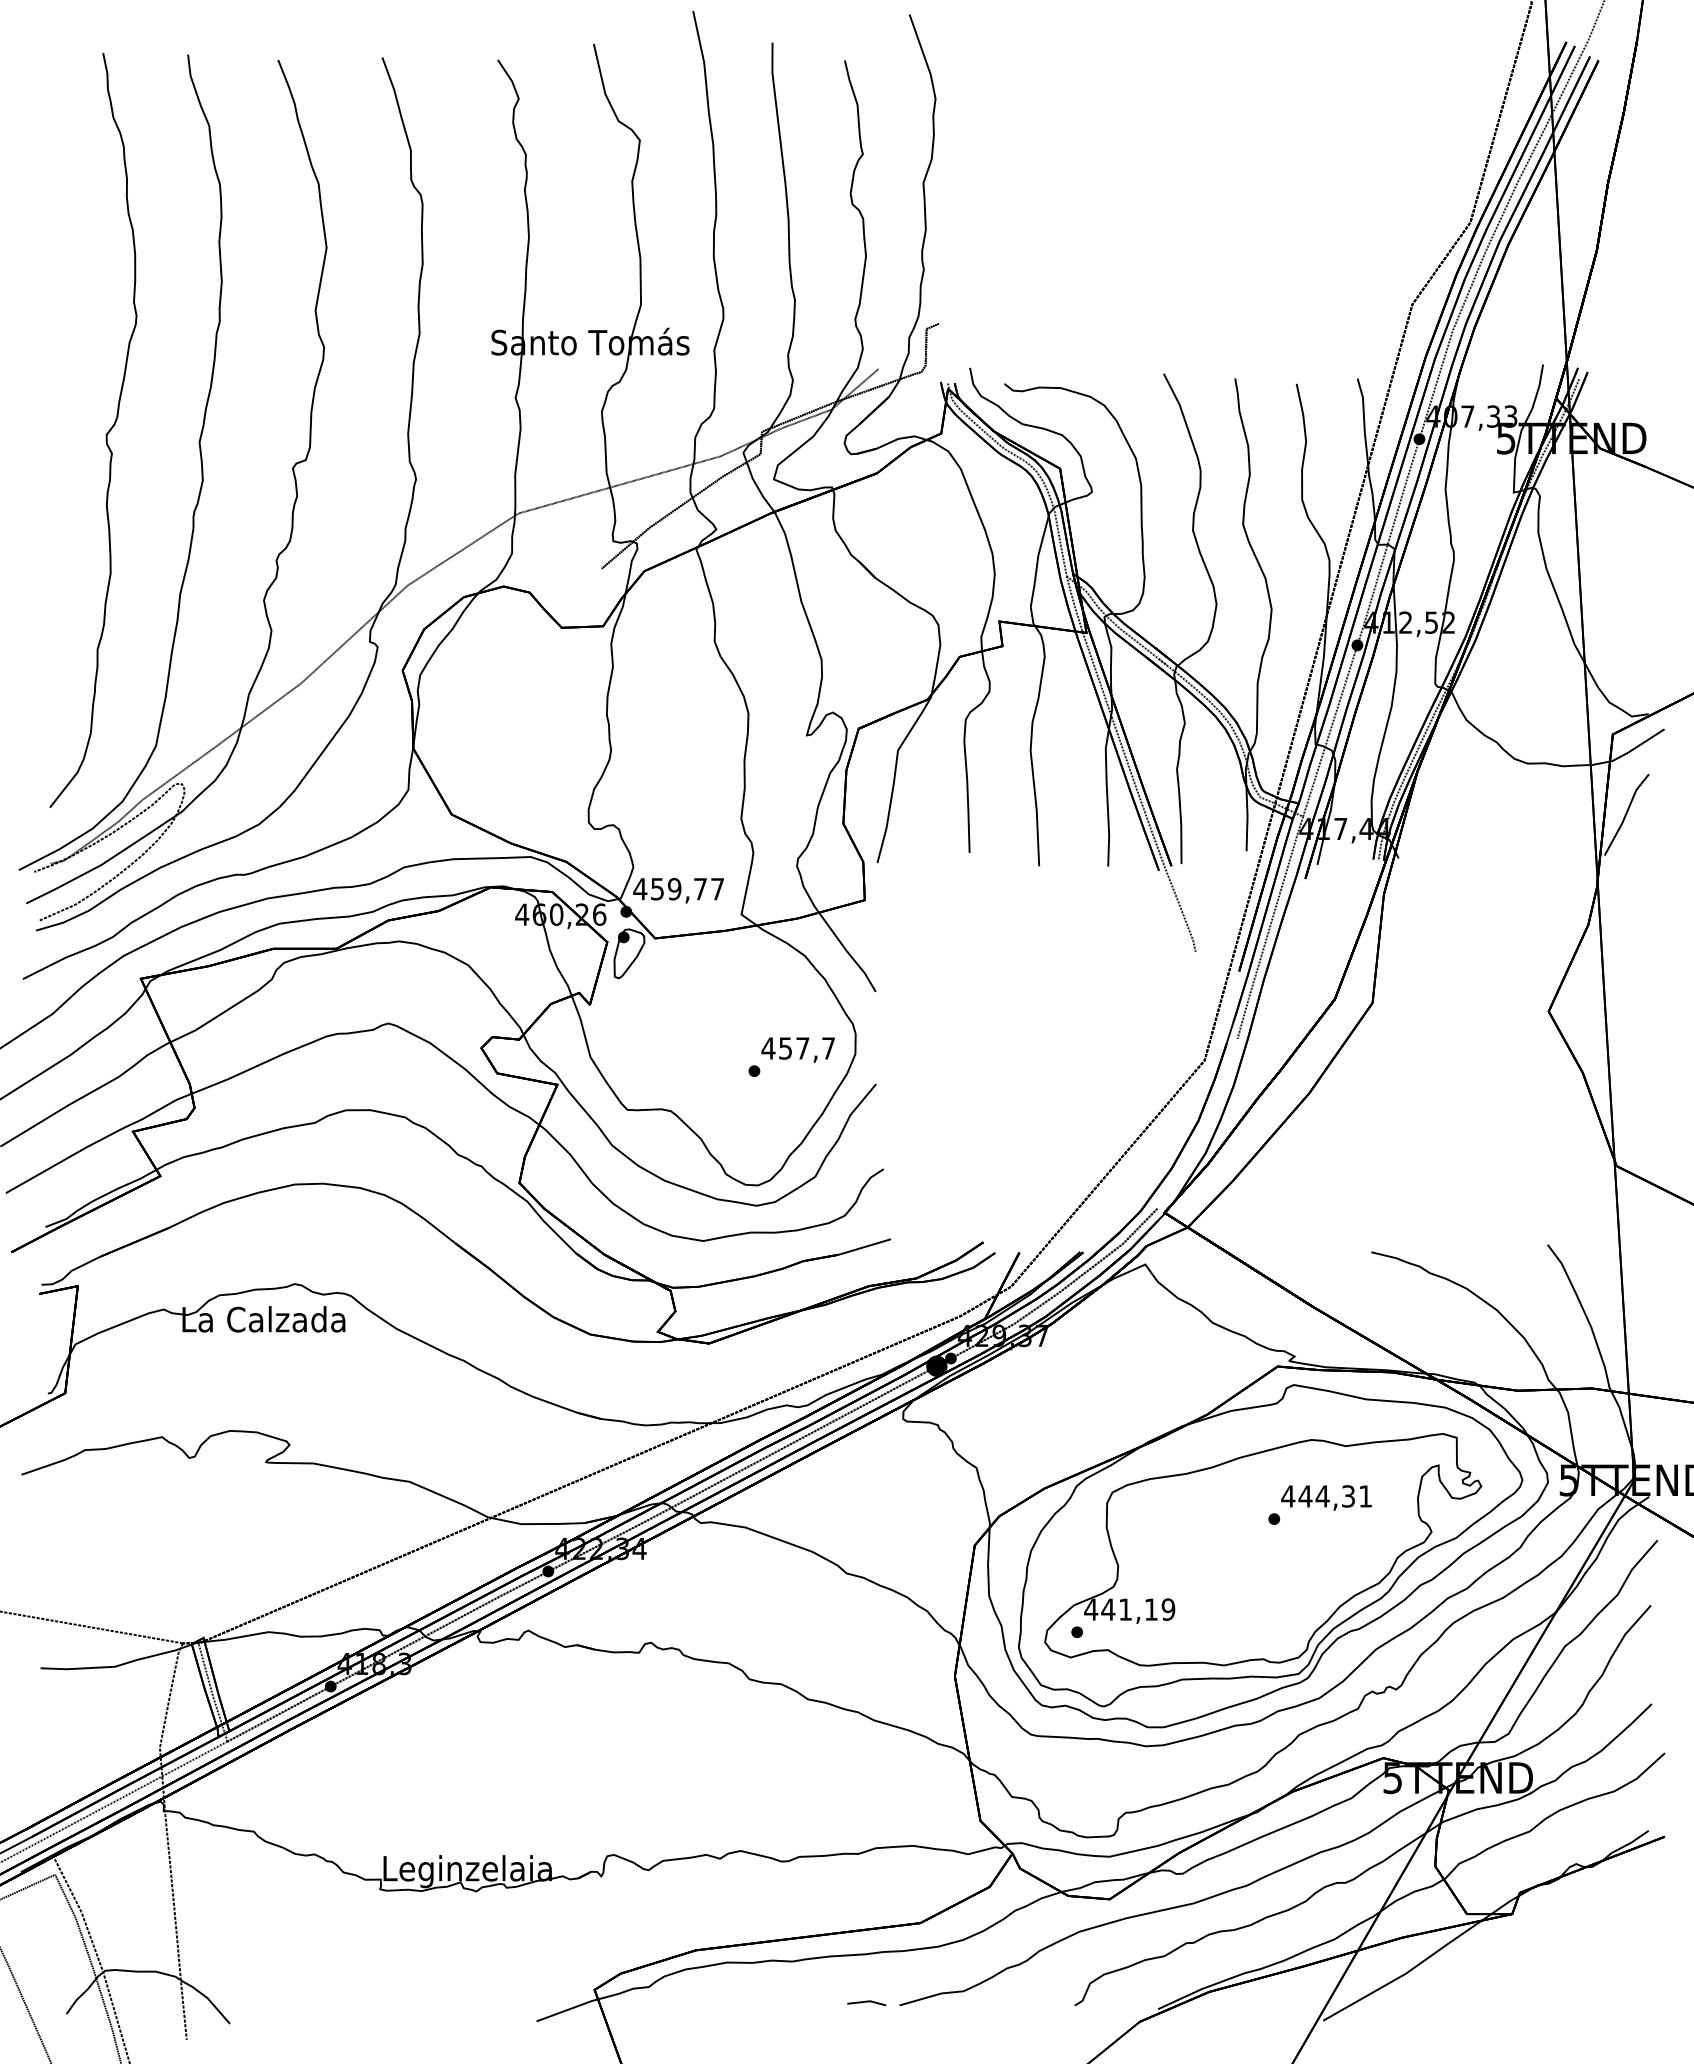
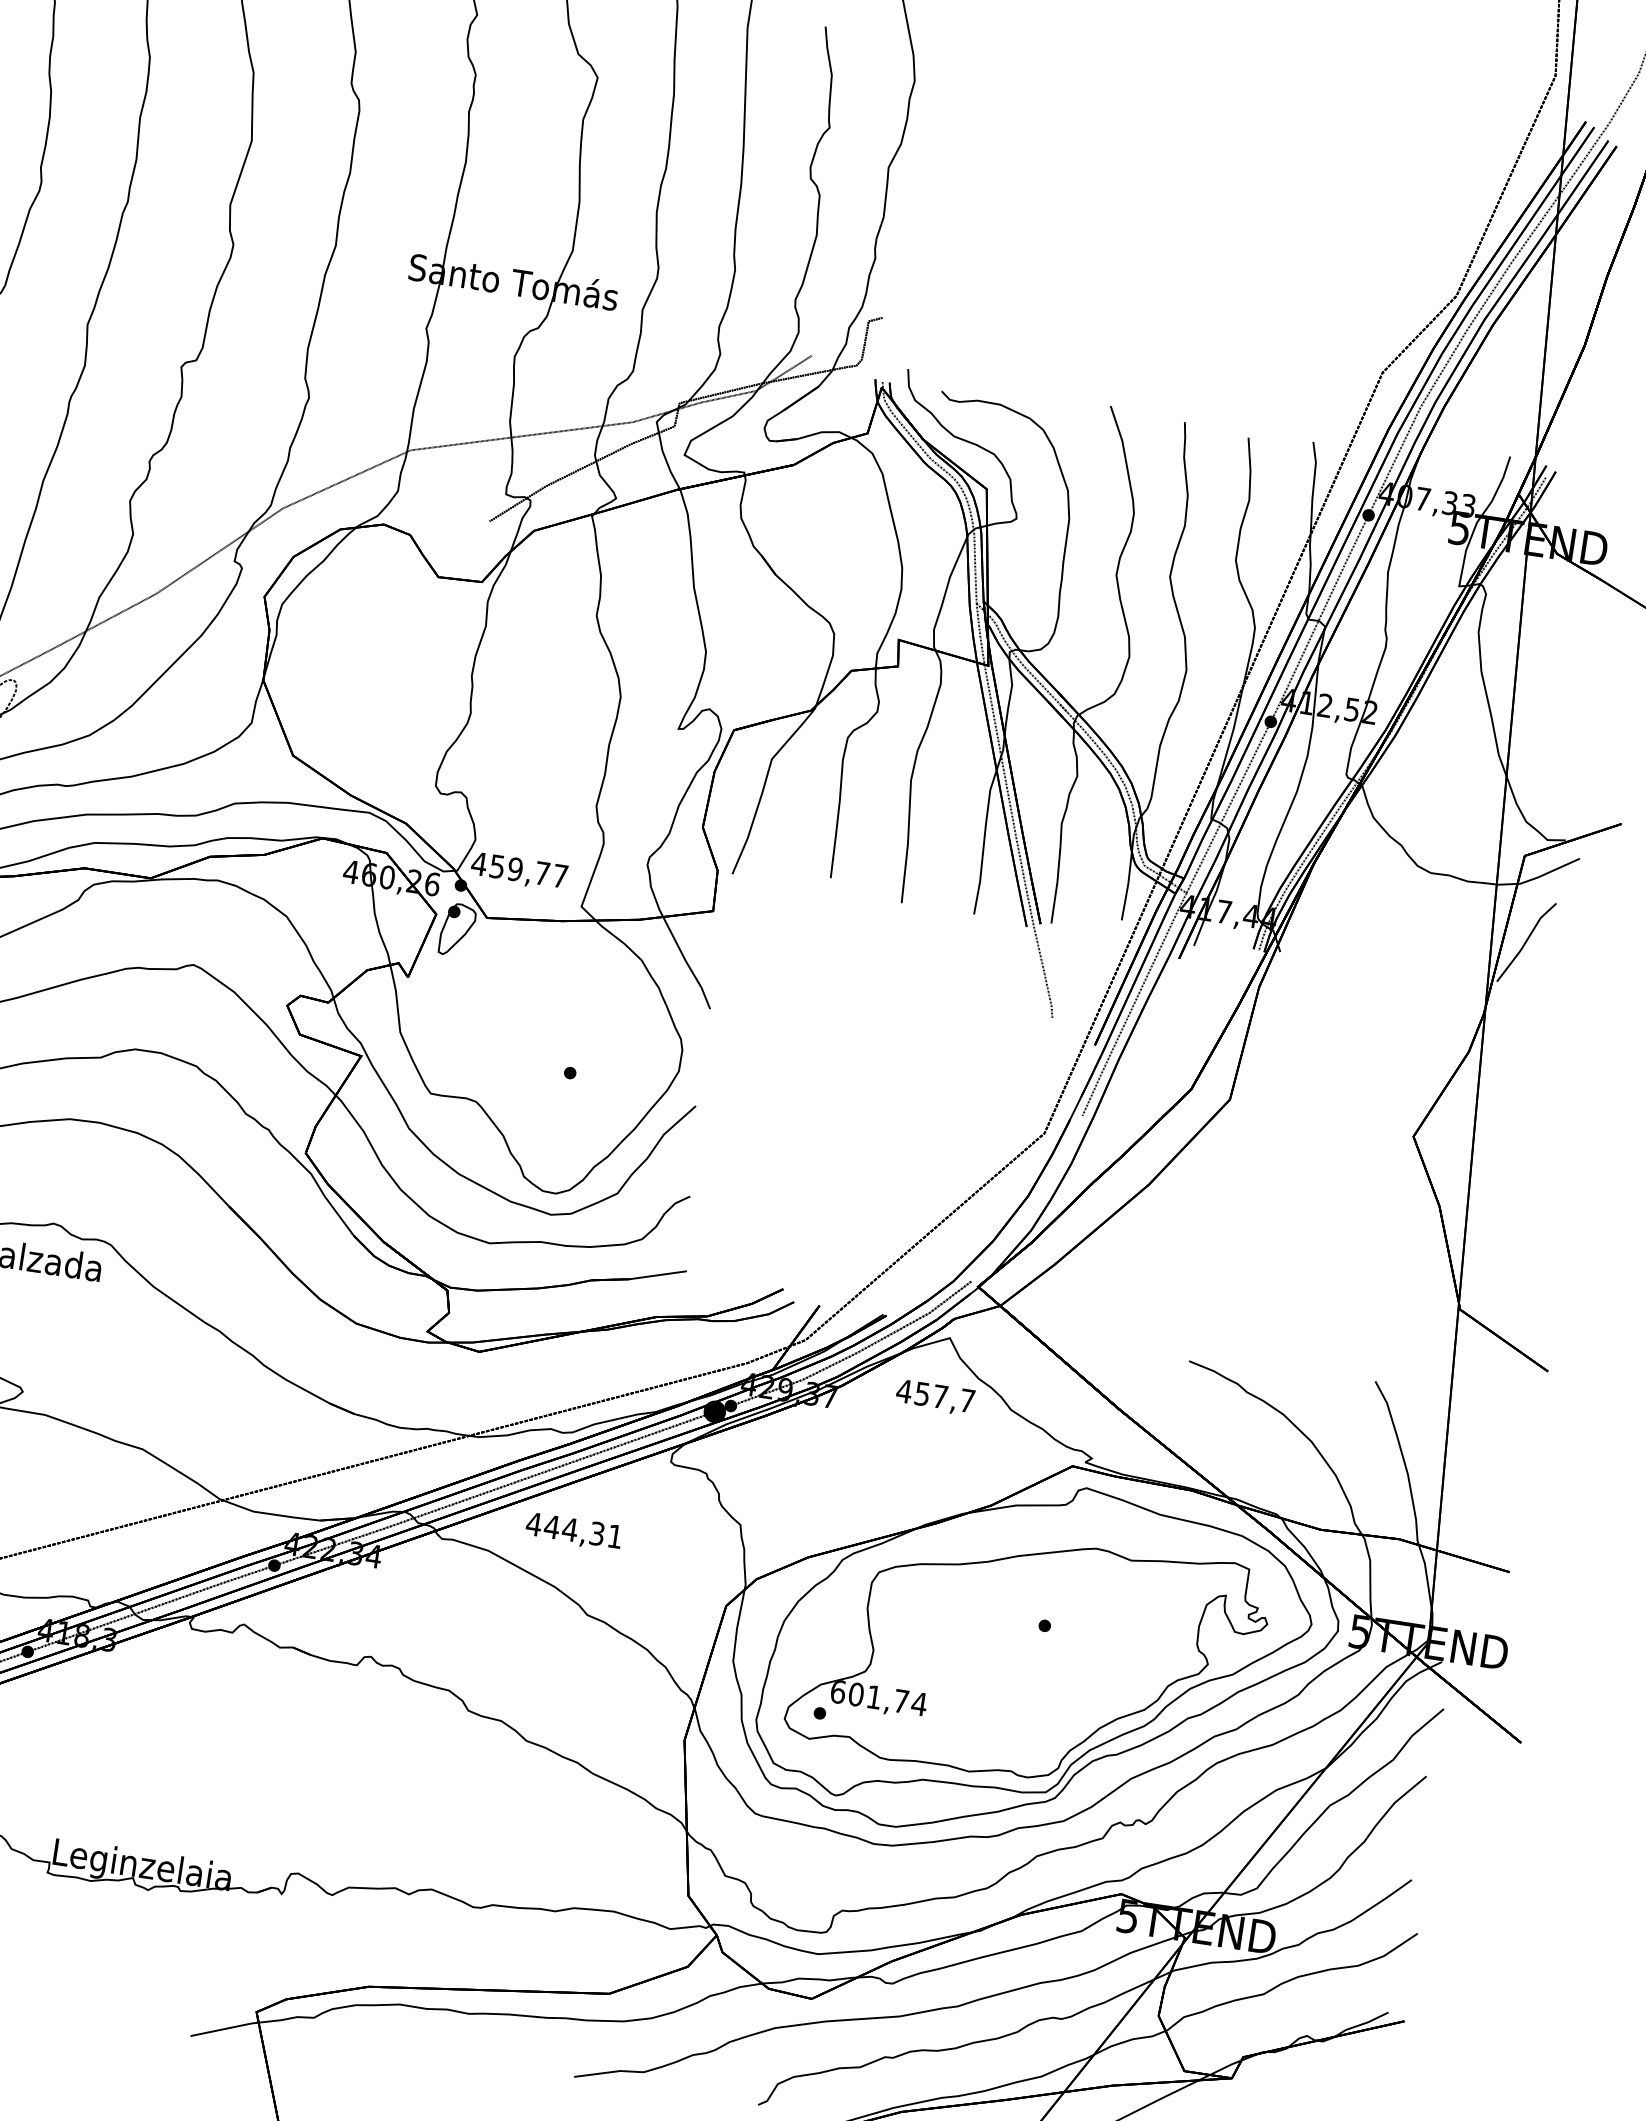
text: (797, 1049) -> (934, 1397), moved
text: (1326, 1497) -> (573, 1531), moved
text: (1129, 1609) -> (878, 1697), 441,19 -> 601,74
line: (866, 2002) -> (539, 2068), removed

